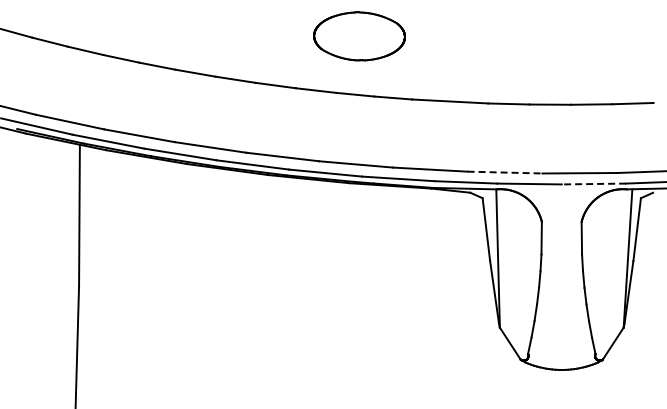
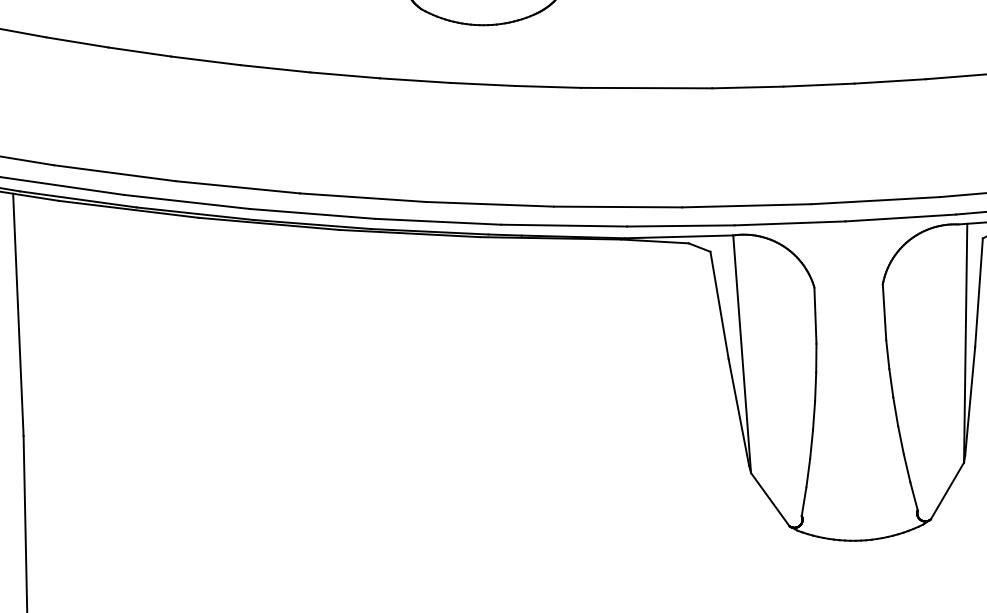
line: (505, 172) -> (747, 205), dashed -> solid
line: (593, 184) -> (900, 218), dashed -> solid

